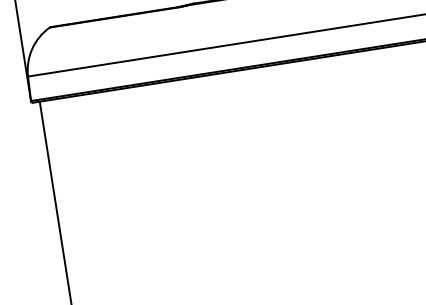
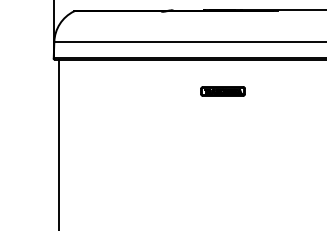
part: (286, 110) -> (222, 91), added

